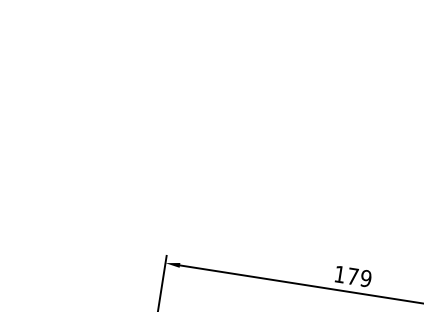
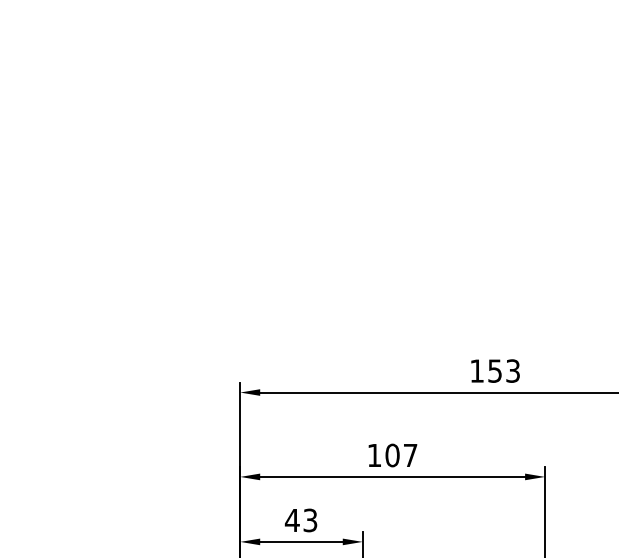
text: (359, 277) -> (504, 370), 179 -> 153

